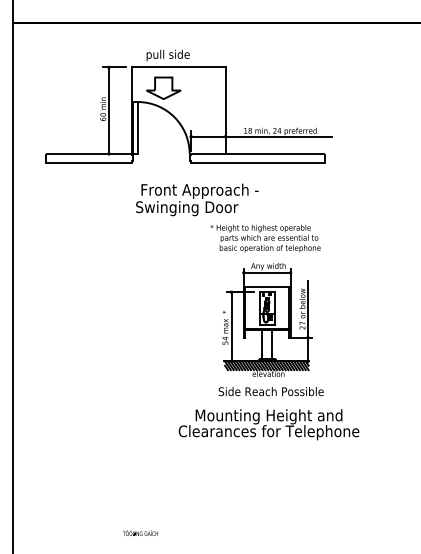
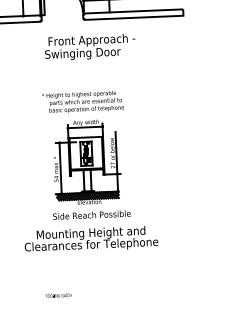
part: (268, 332) -> (88, 171), moved

